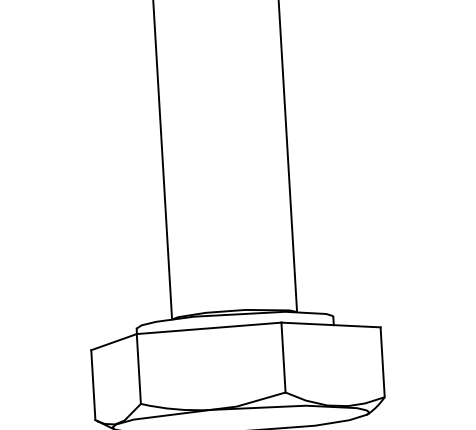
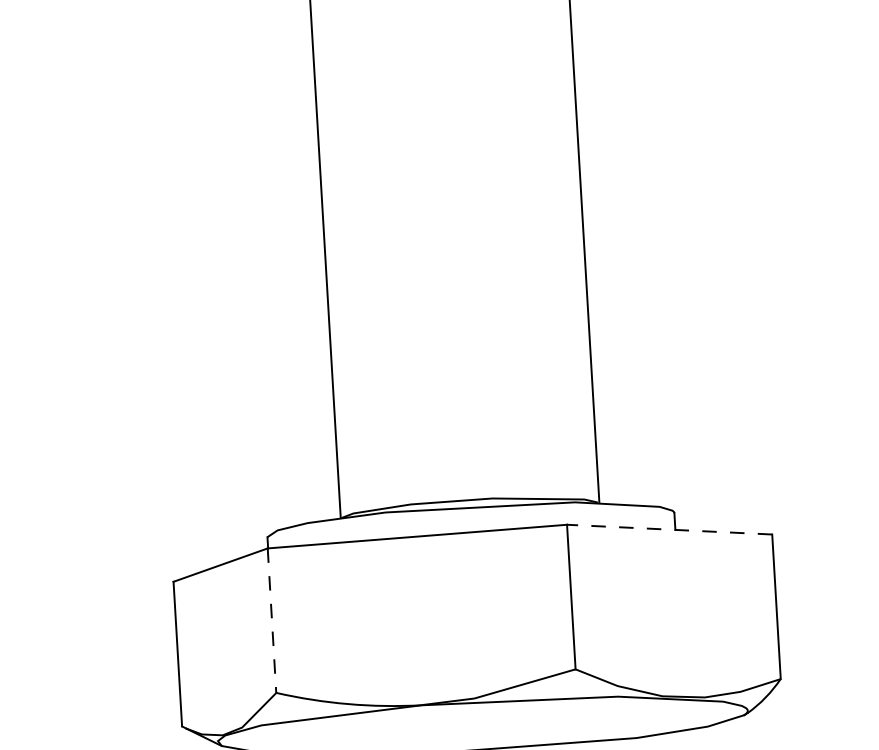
line: (331, 325) -> (670, 530), solid -> dashed
line: (138, 369) -> (271, 621), solid -> dashed

